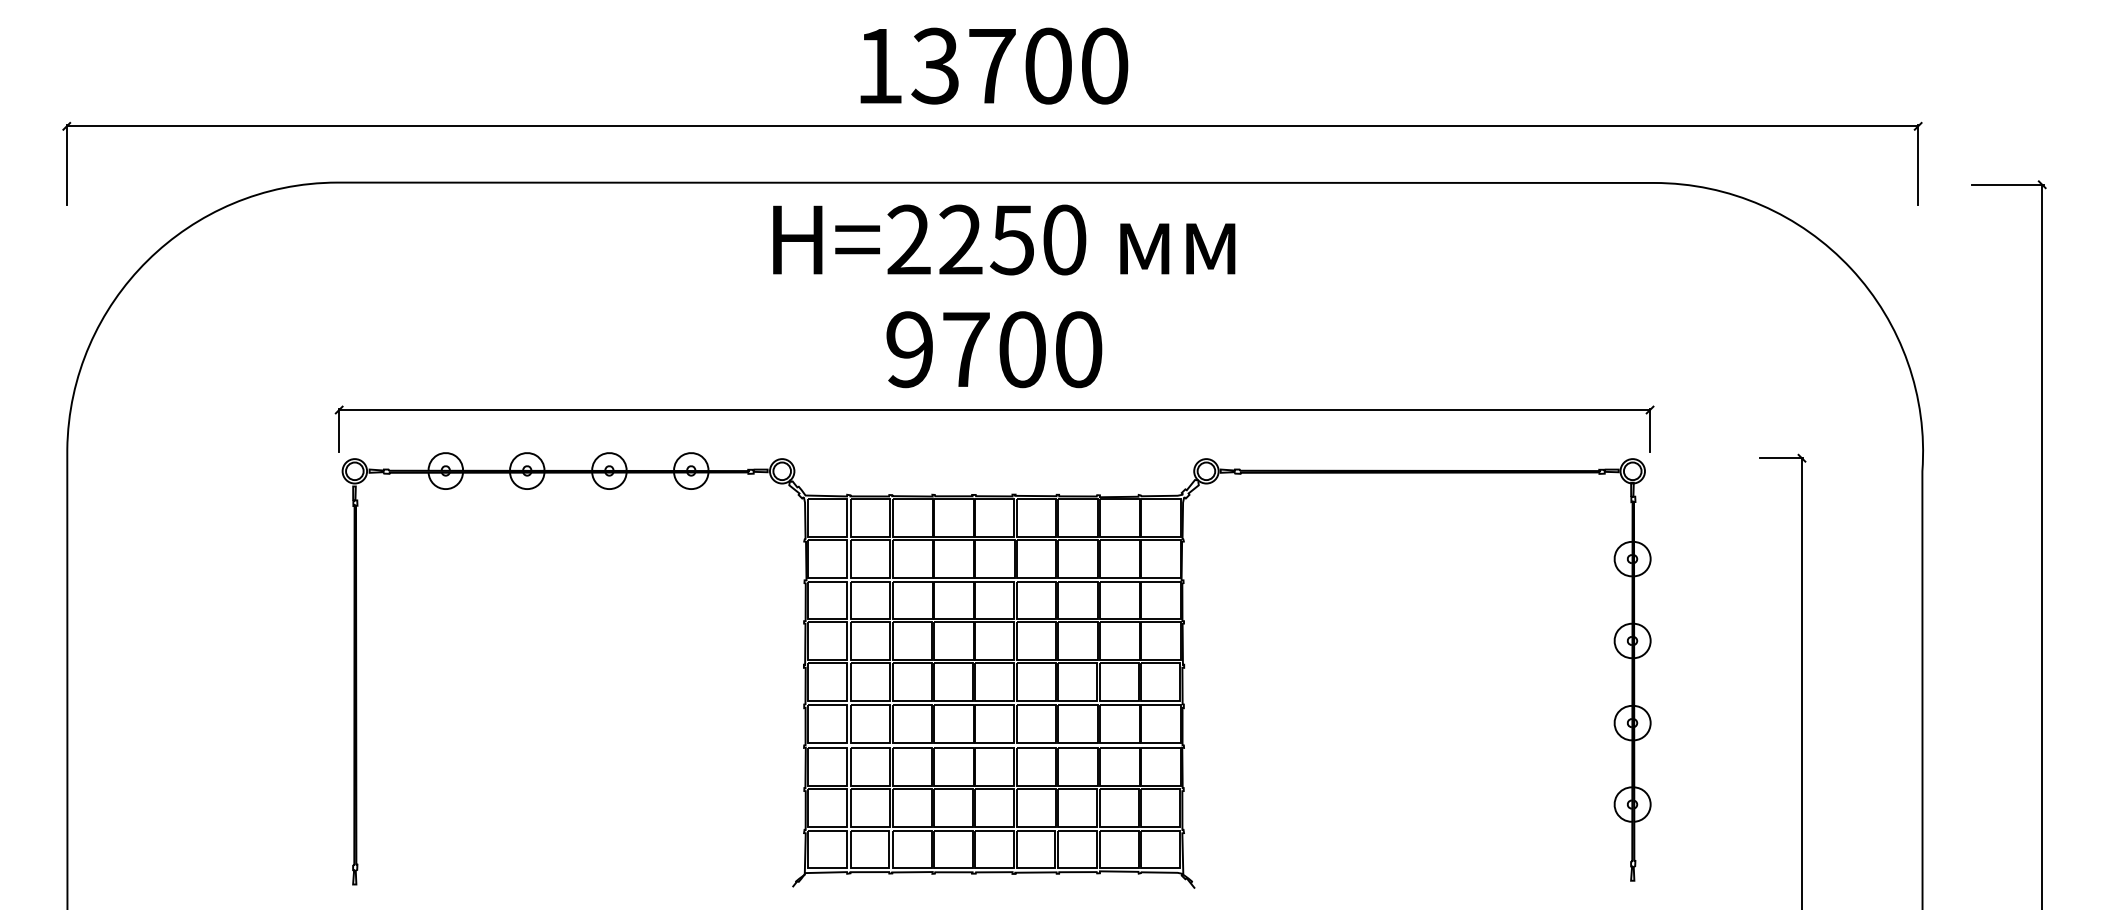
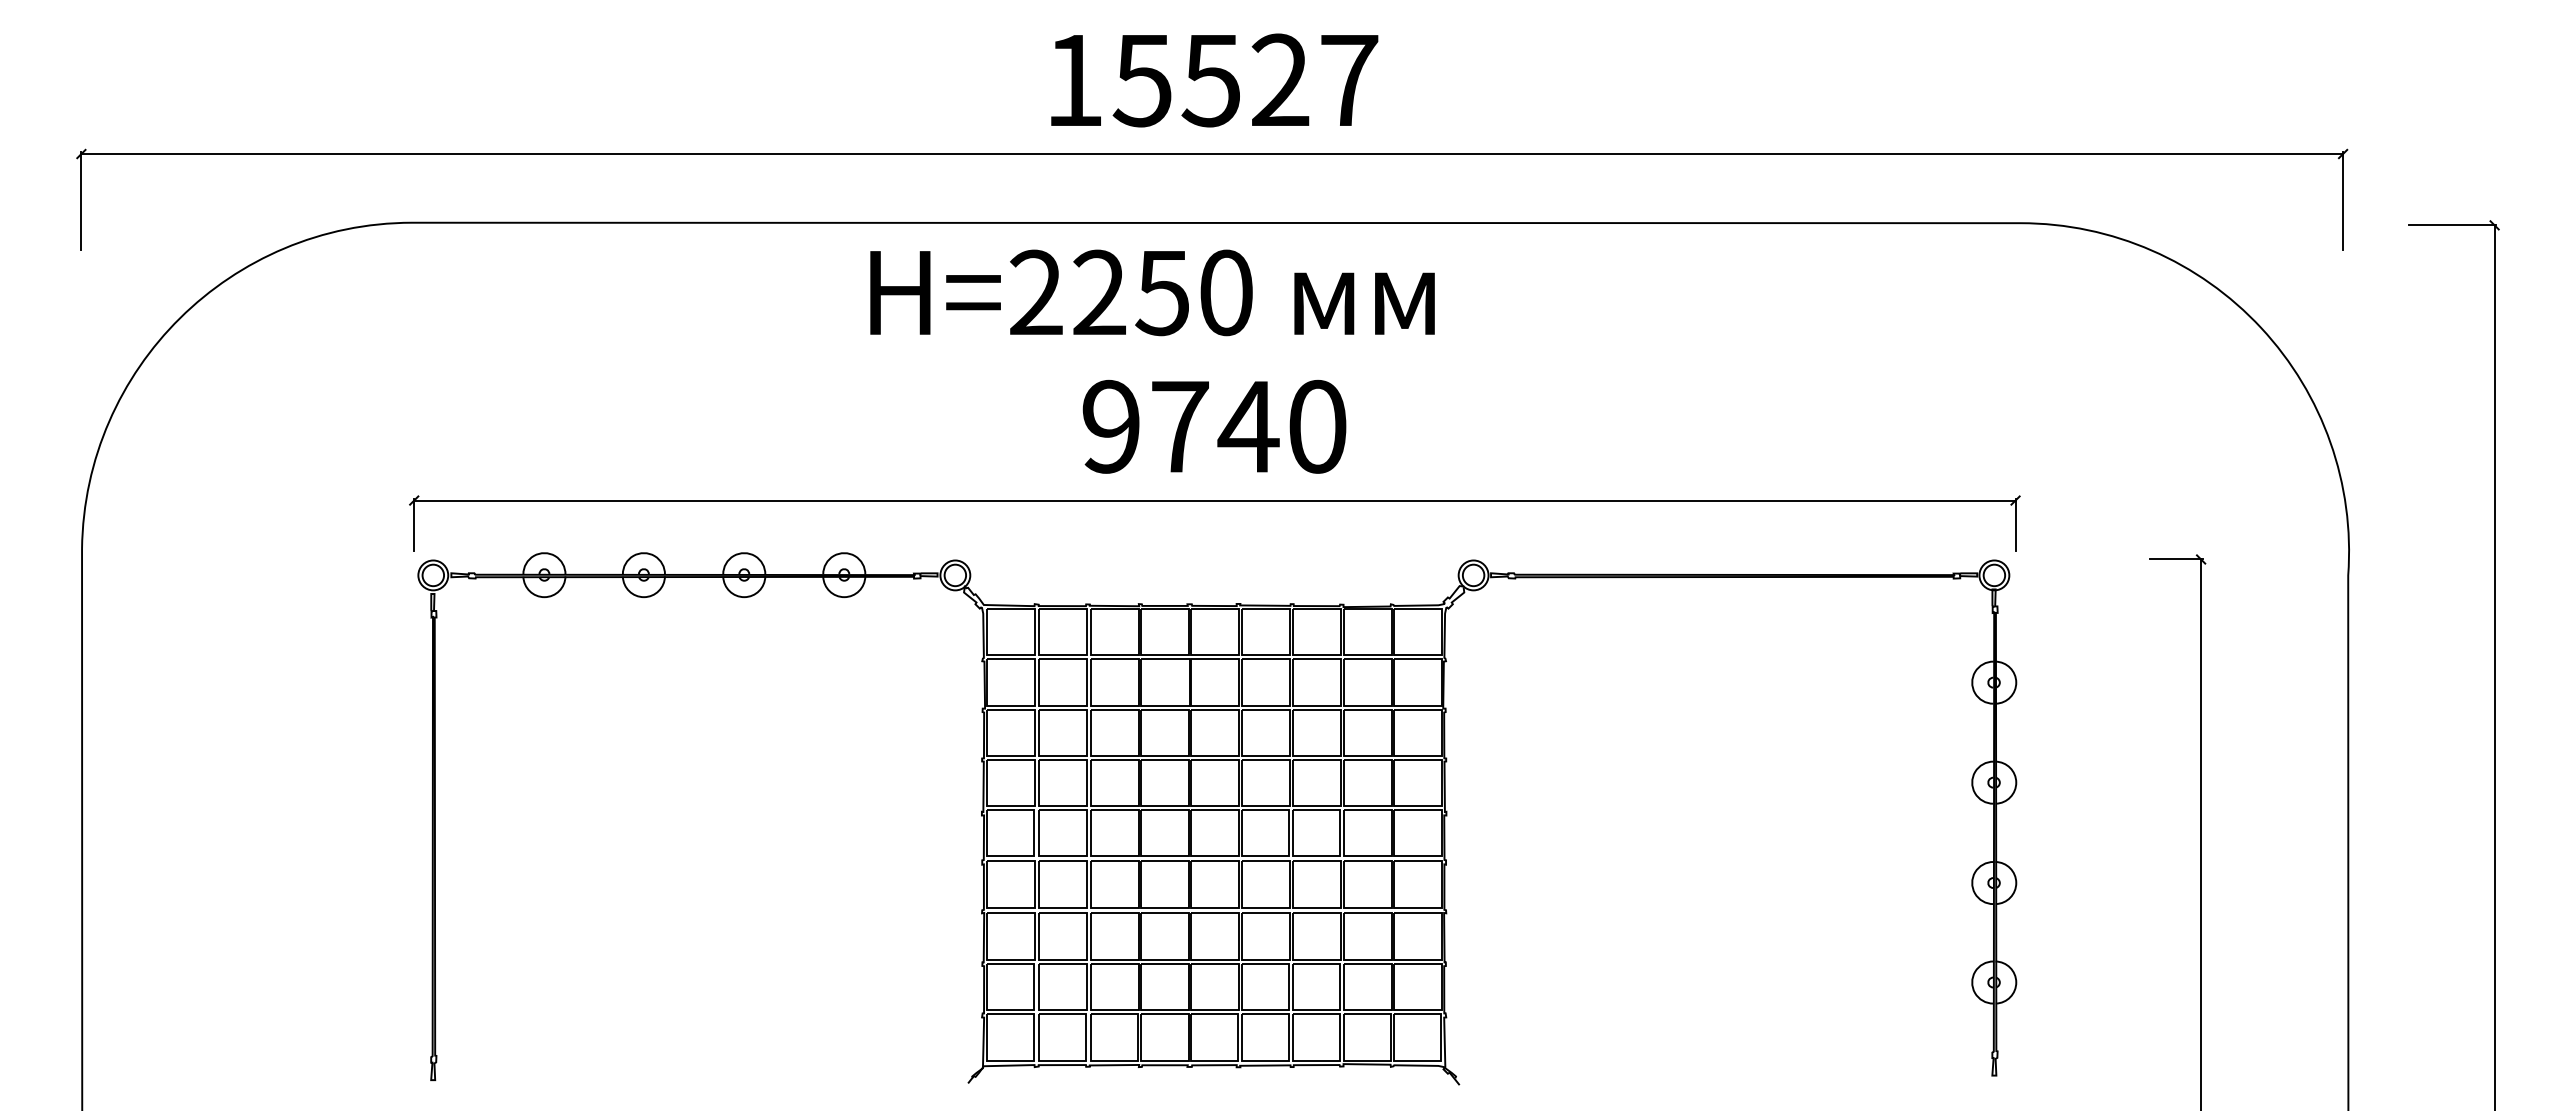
text: (1019, 66) -> (1245, 80), 13700 -> 15527
text: (1004, 239) -> (1152, 292), moved
text: (1022, 349) -> (1248, 426), 9700 -> 9740

